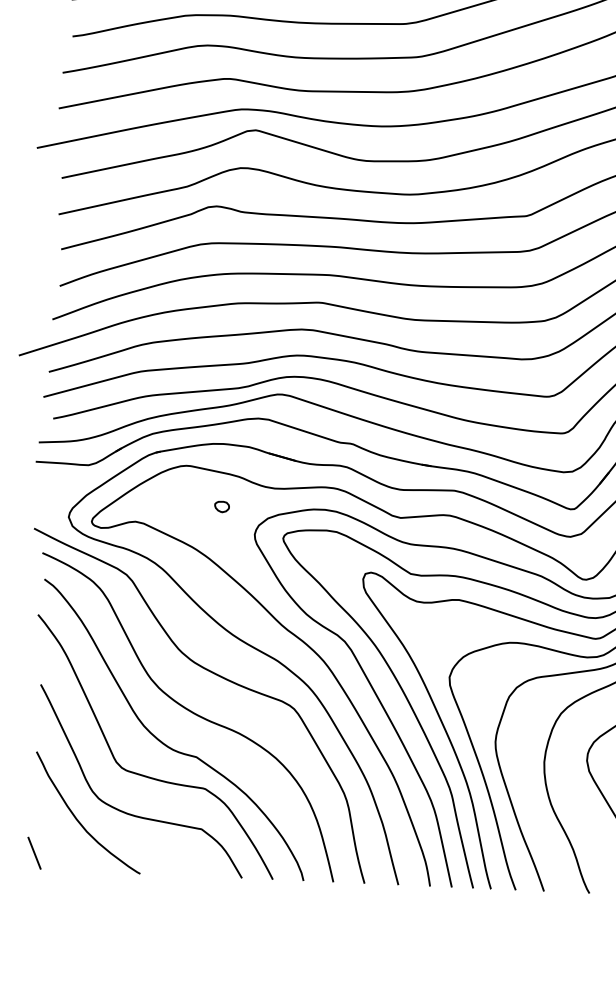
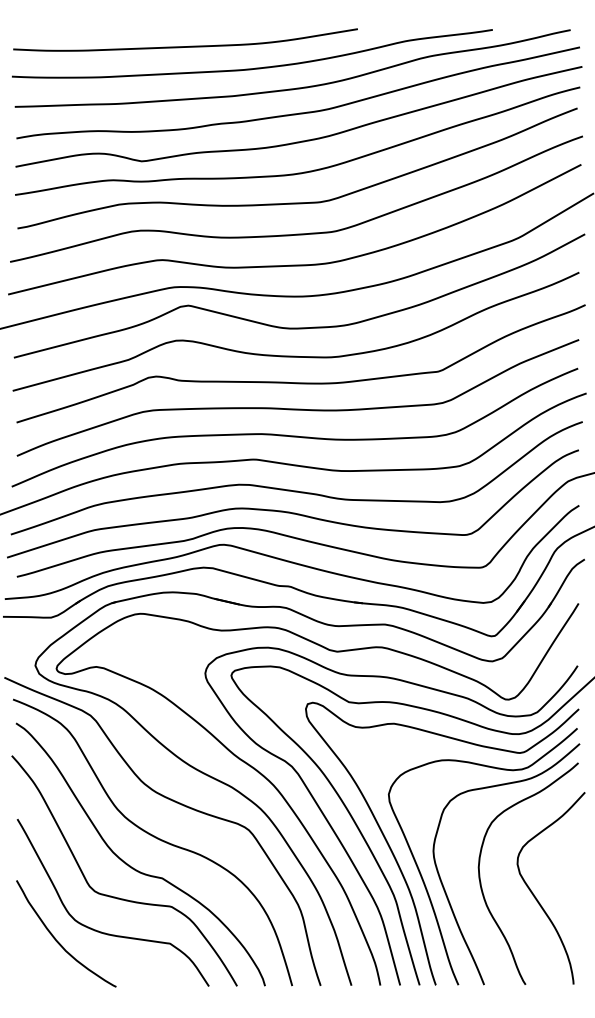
part: (222, 506) -> (174, 649), removed
line: (34, 852) -> (19, 972), removed

